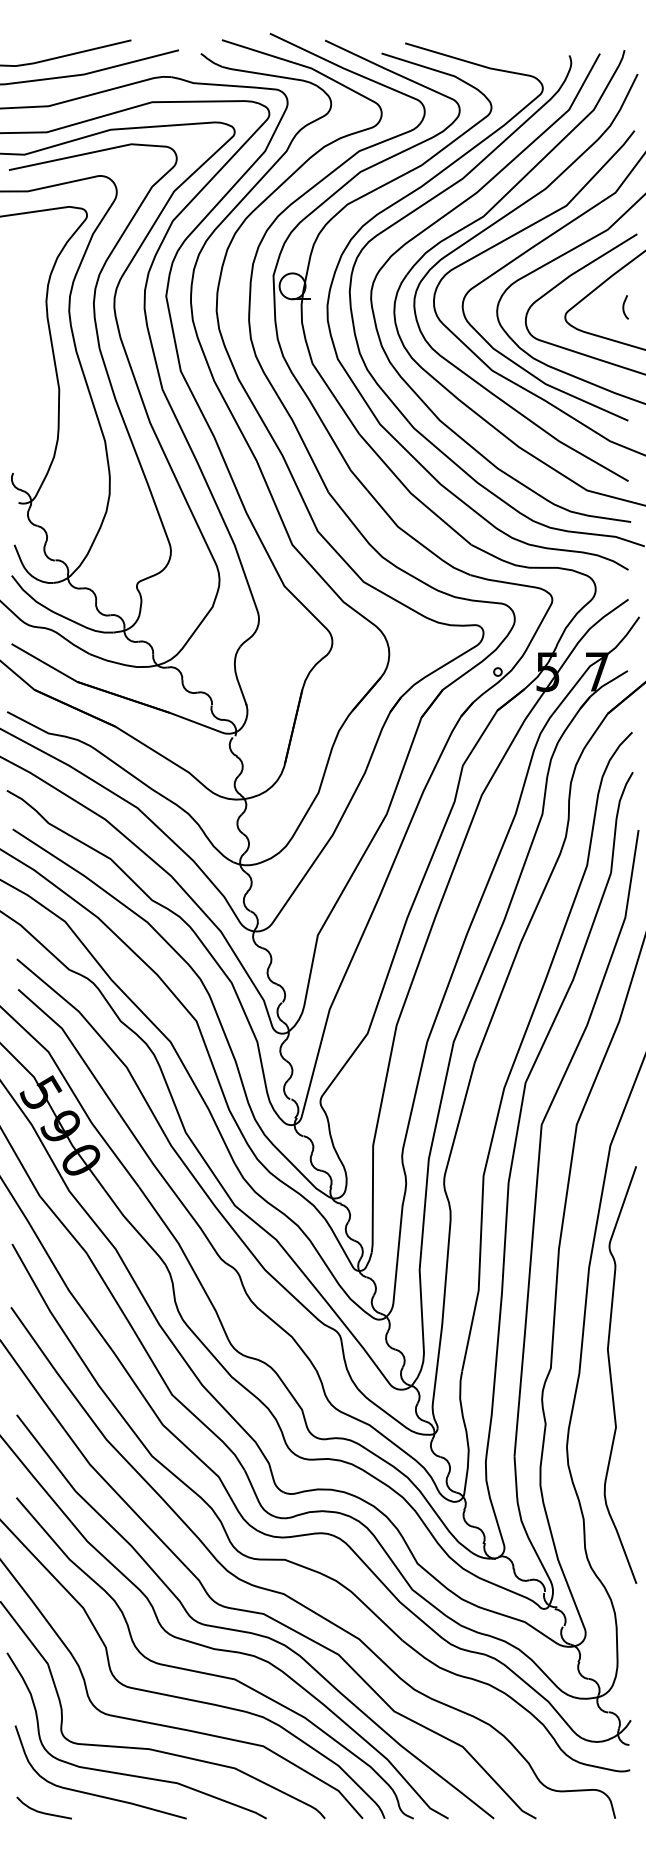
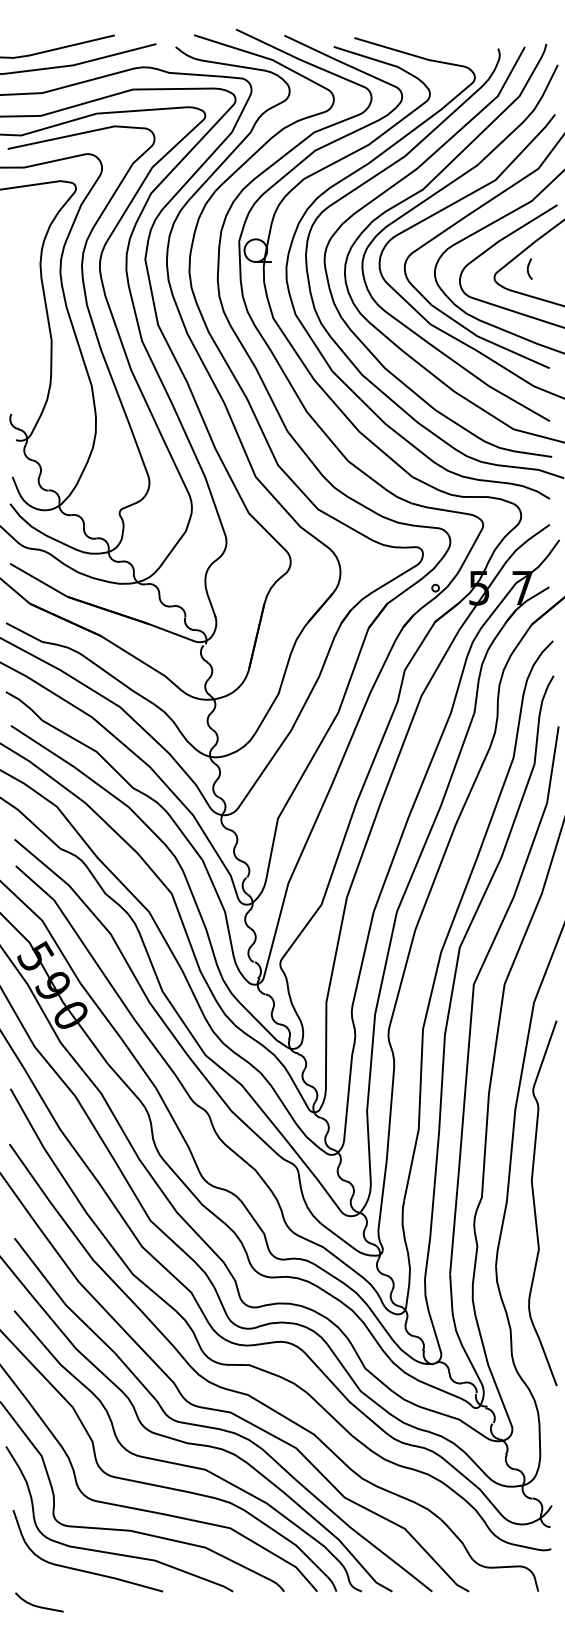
curve: (624, 307) -> (528, 269), moved
curve: (41, 1811) -> (37, 1605), moved

